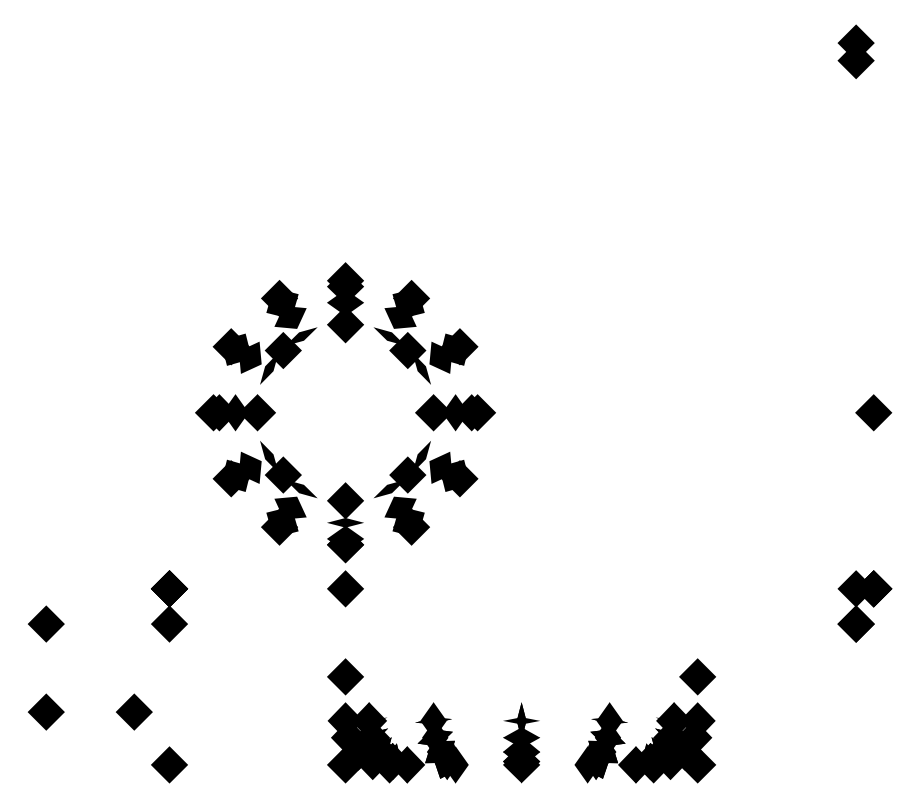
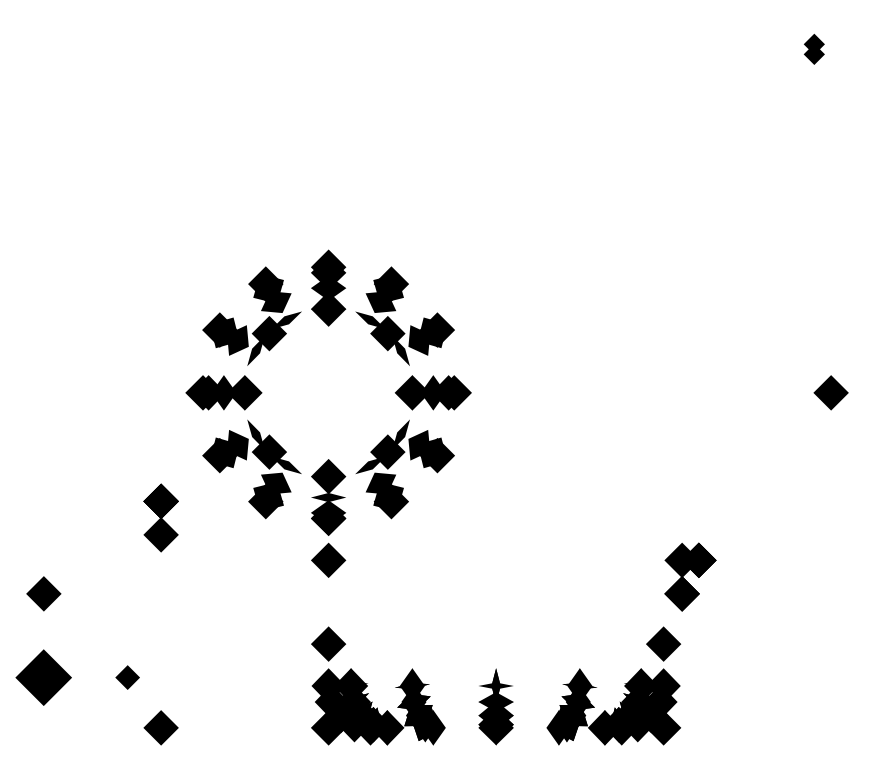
part: (855, 51) -> (813, 49), size x0.6
part: (169, 606) -> (161, 518), moved
part: (864, 606) -> (690, 577), moved
part: (46, 711) -> (44, 677), size x1.6
part: (134, 711) -> (127, 677), size x0.7

